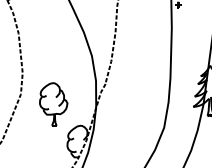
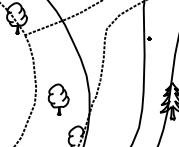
part: (53, 103) -> (58, 99), moved

